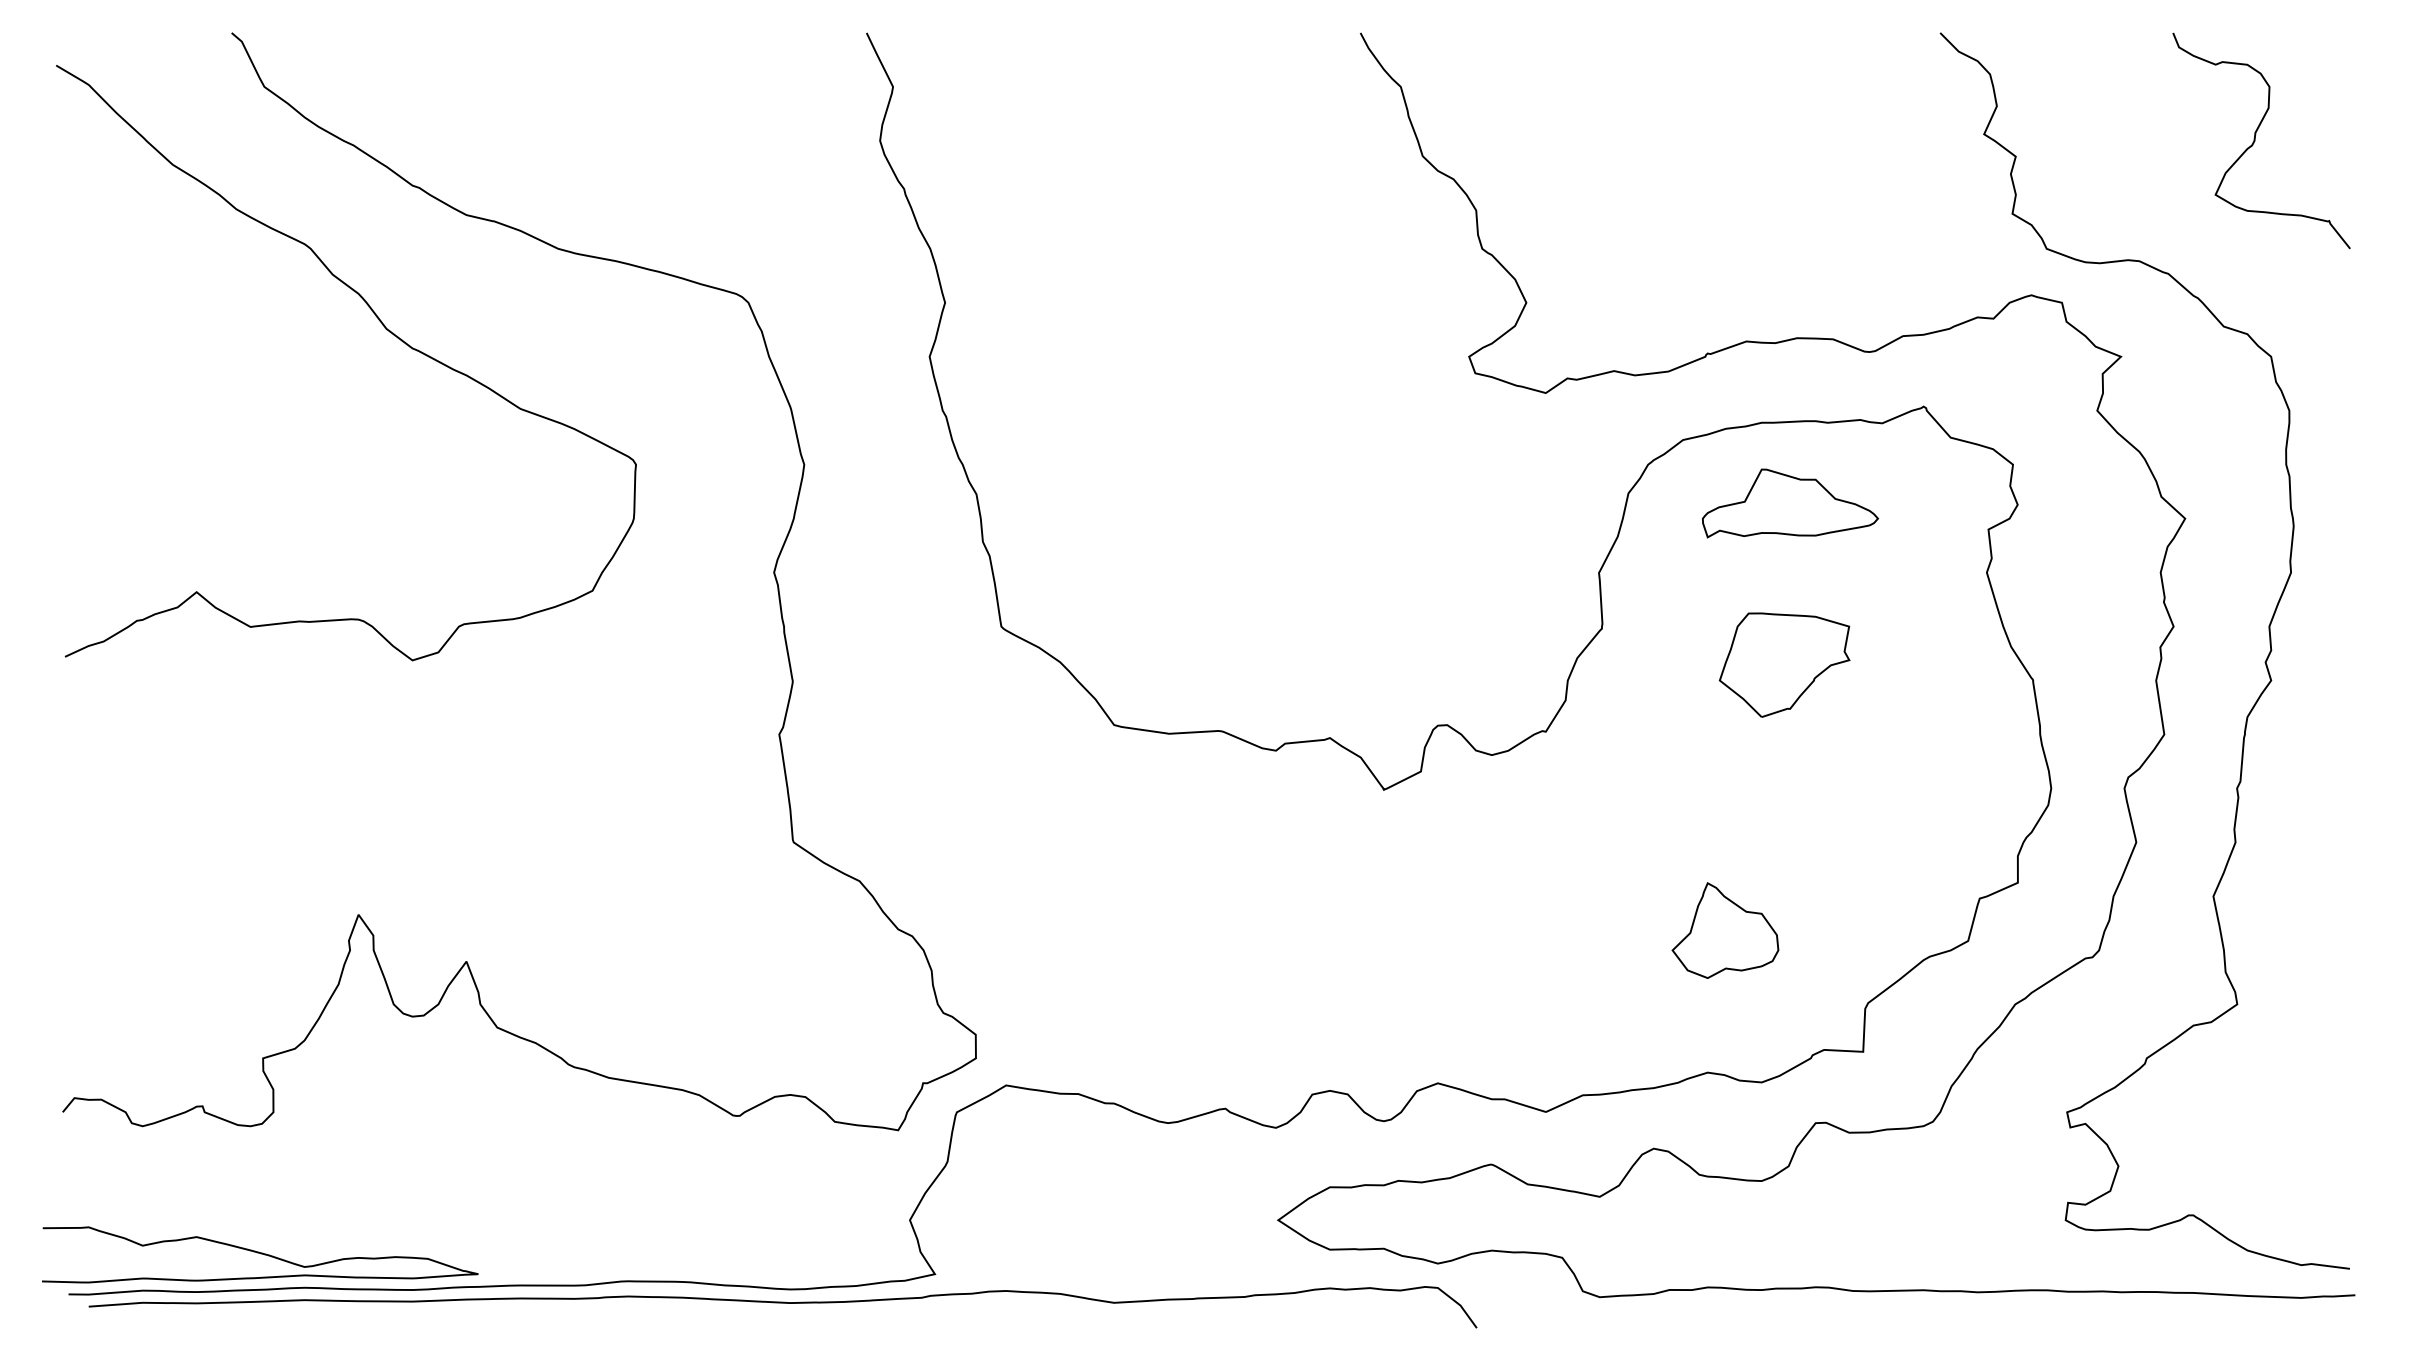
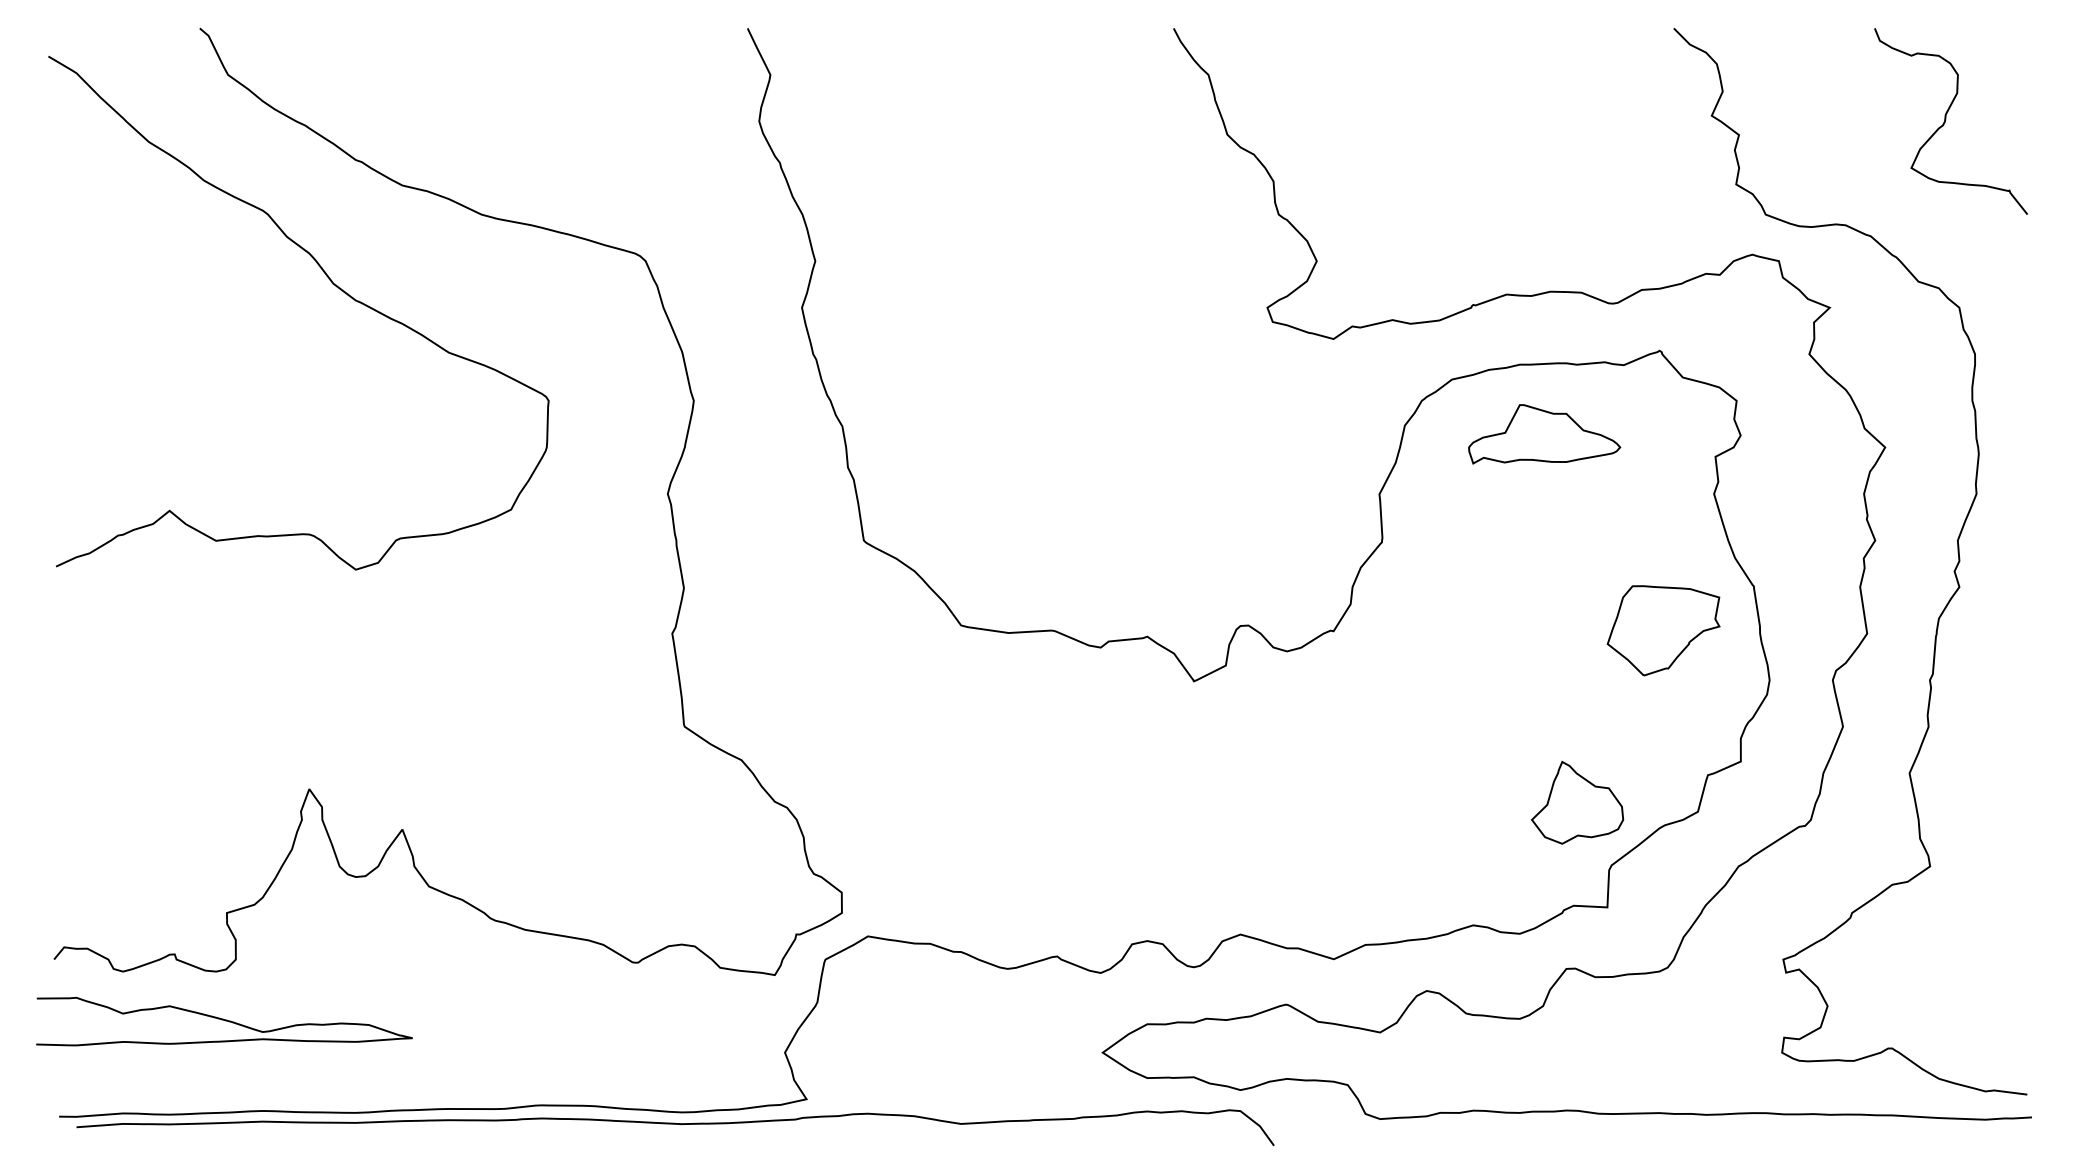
part: (1784, 664) -> (1663, 630), moved
part: (1725, 930) -> (1577, 802), moved
curve: (260, 1253) -> (224, 1020), moved

